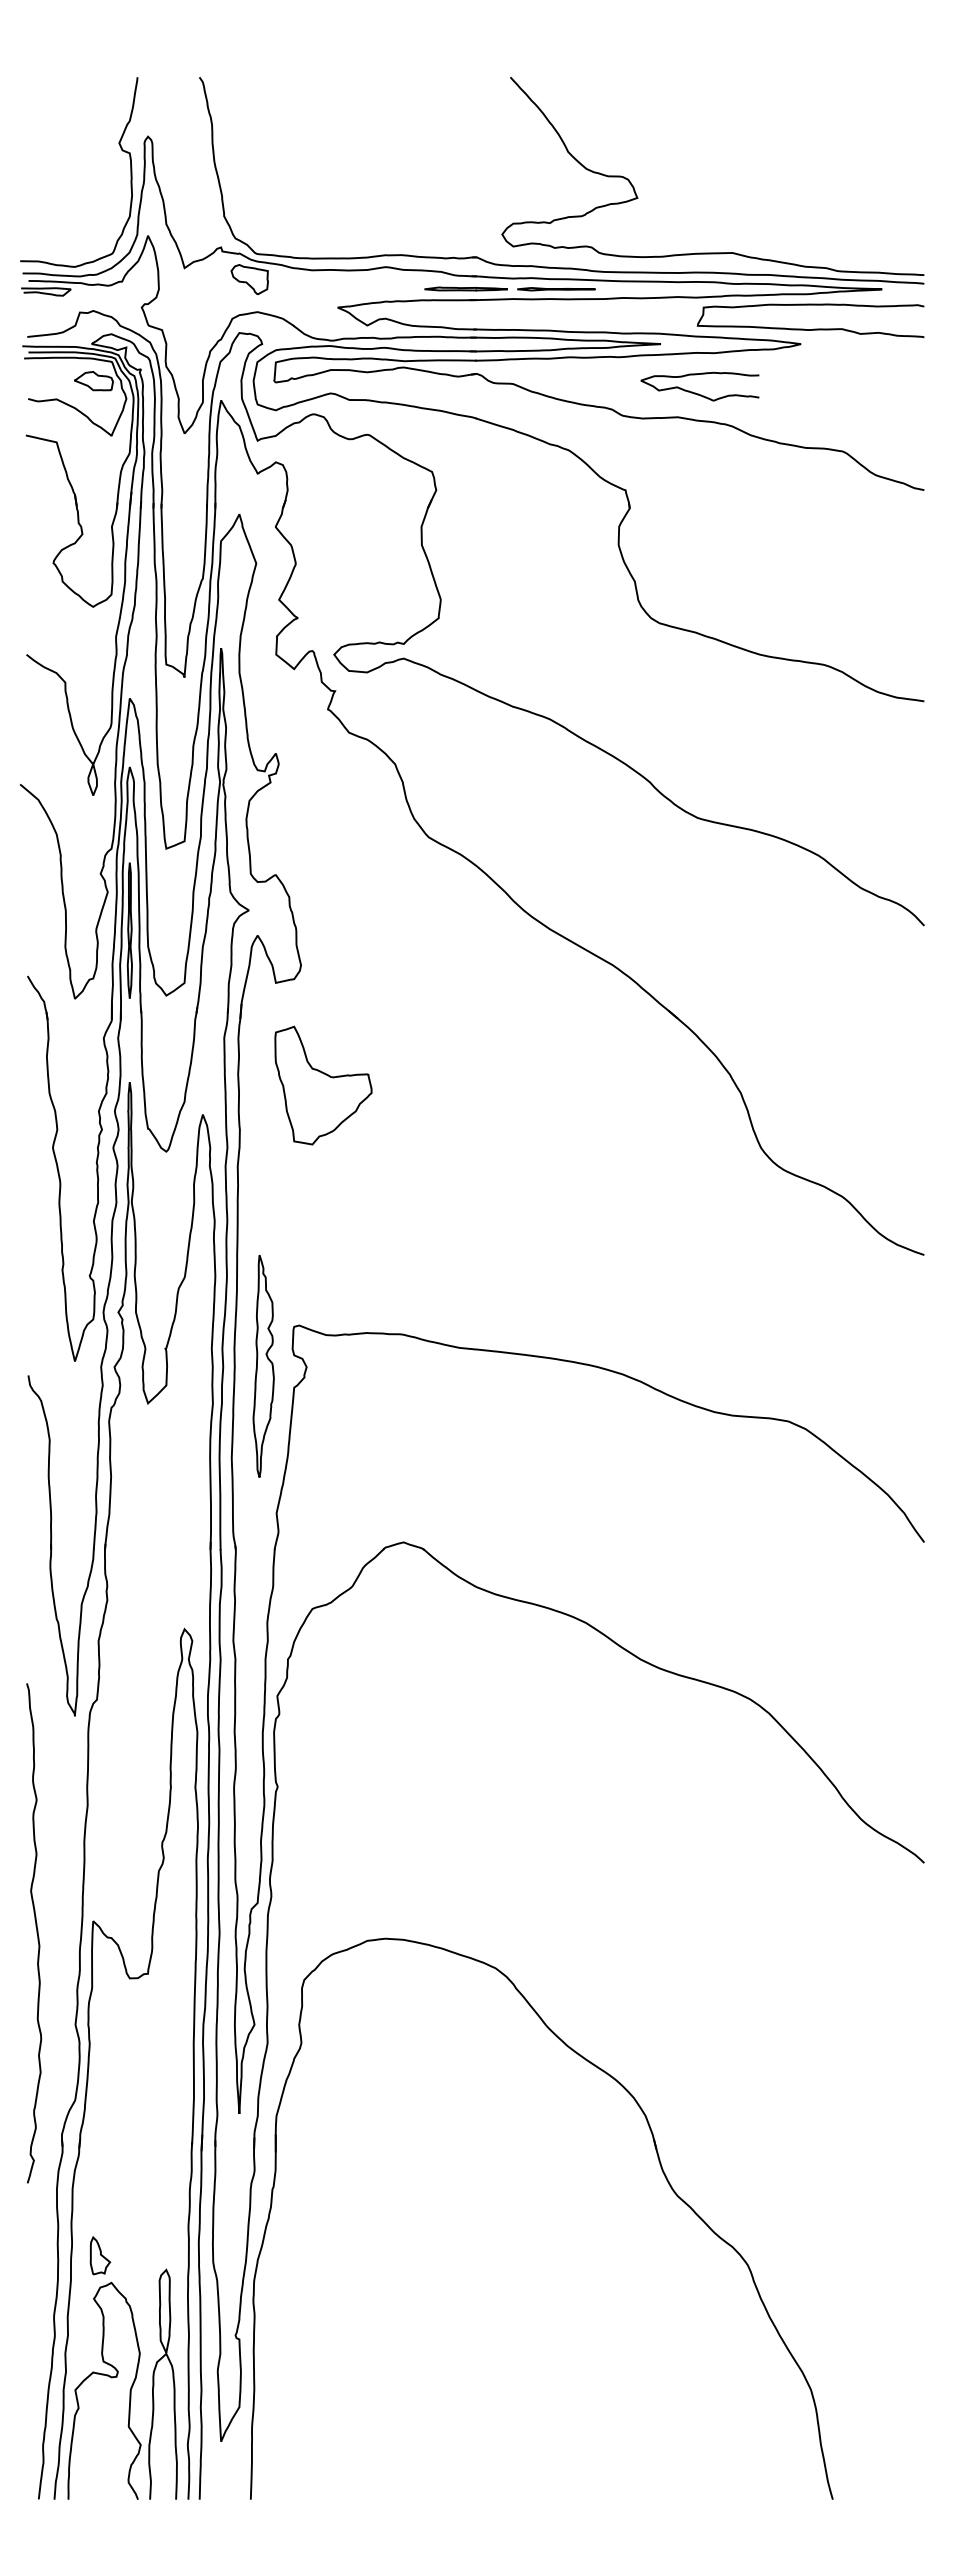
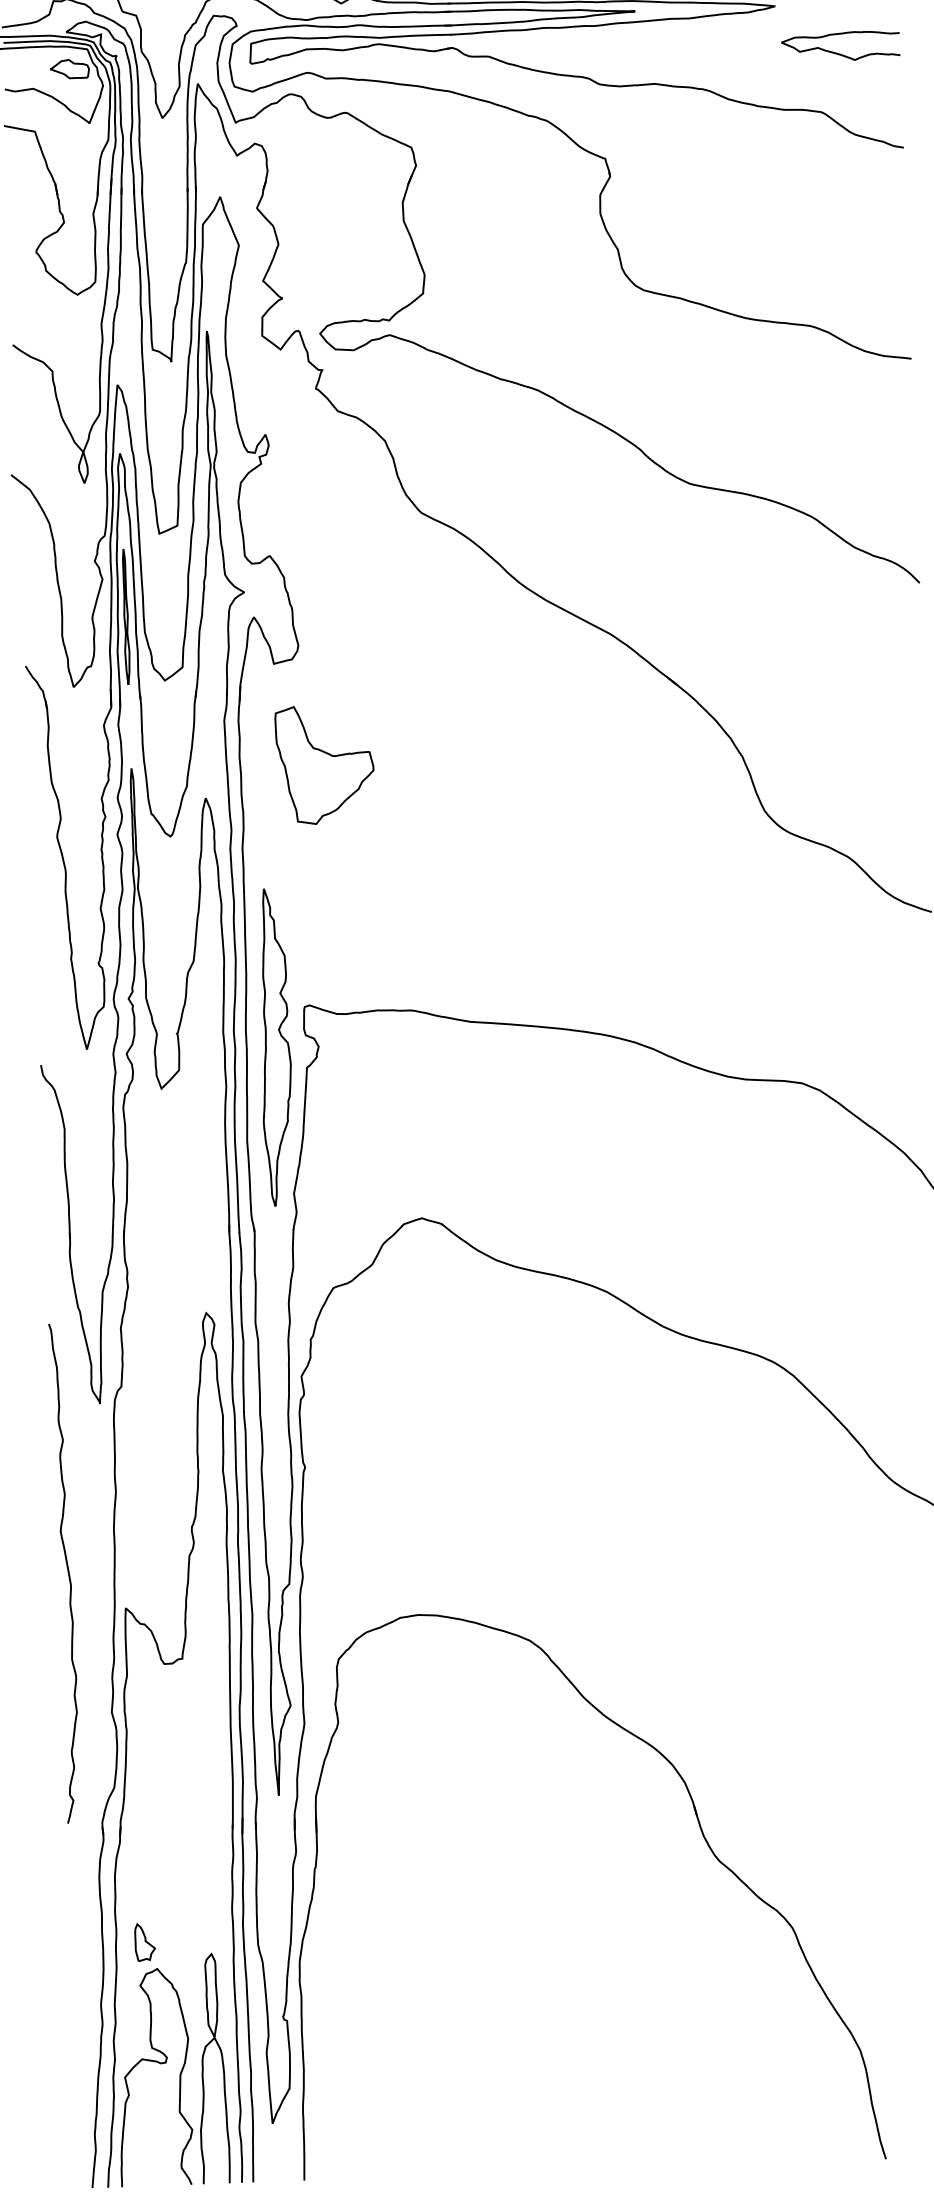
curve: (698, 393) -> (839, 53), moved
part: (263, 1366) -> (275, 1047), size x1.43
curve: (36, 1933) -> (67, 1573), moved

